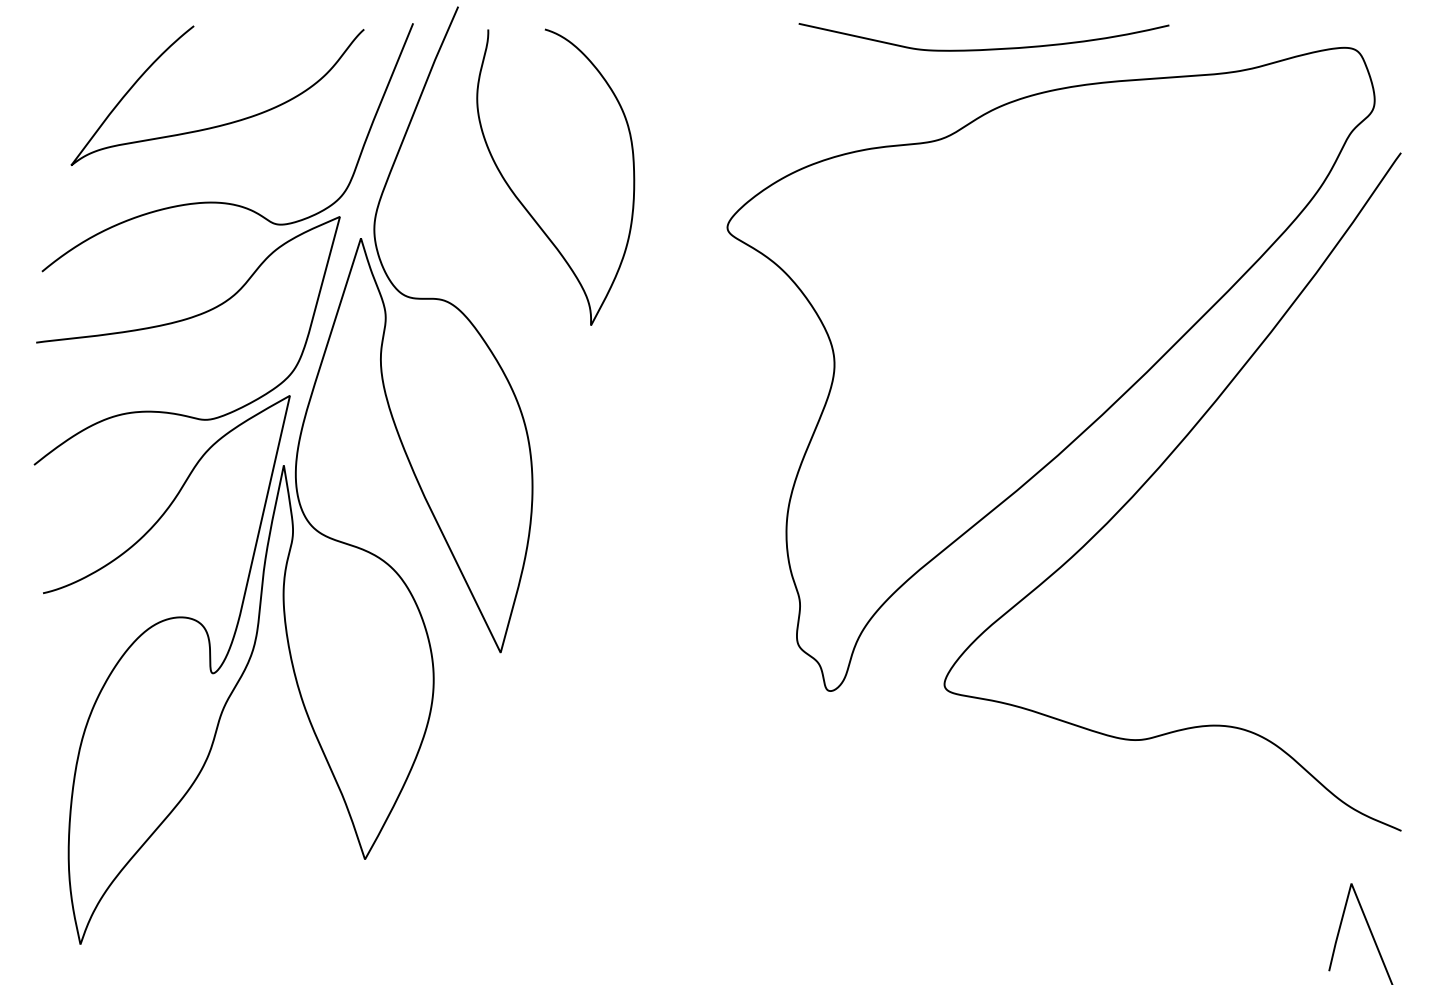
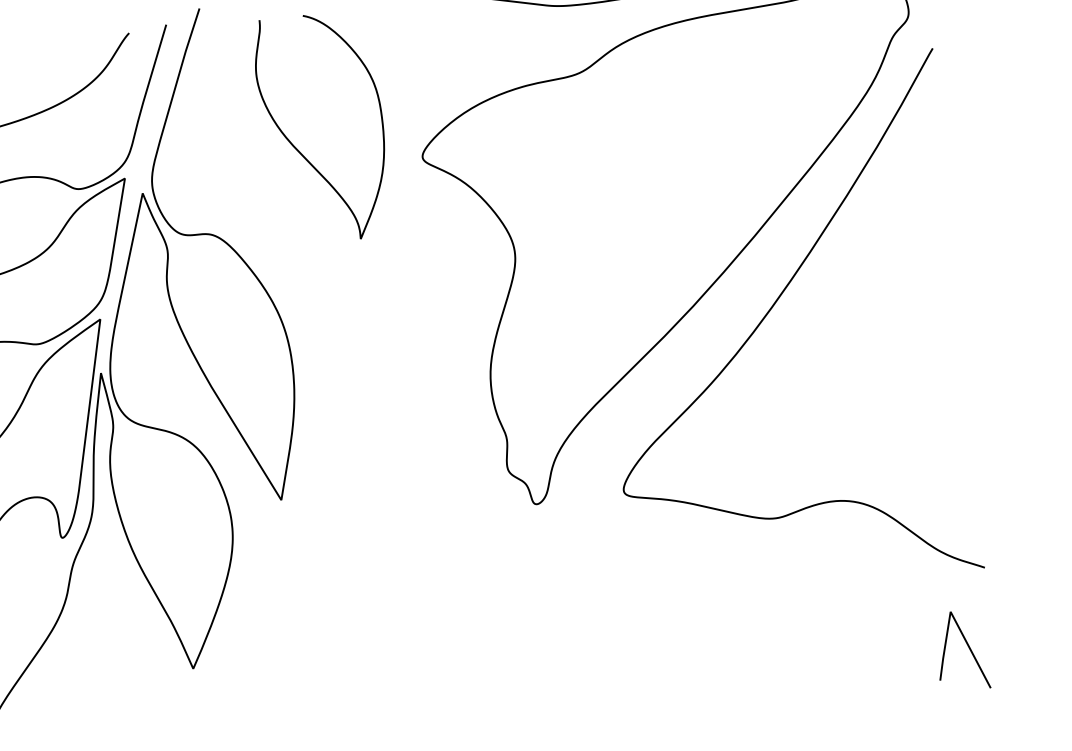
curve: (521, 201) -> (298, 149), moved

